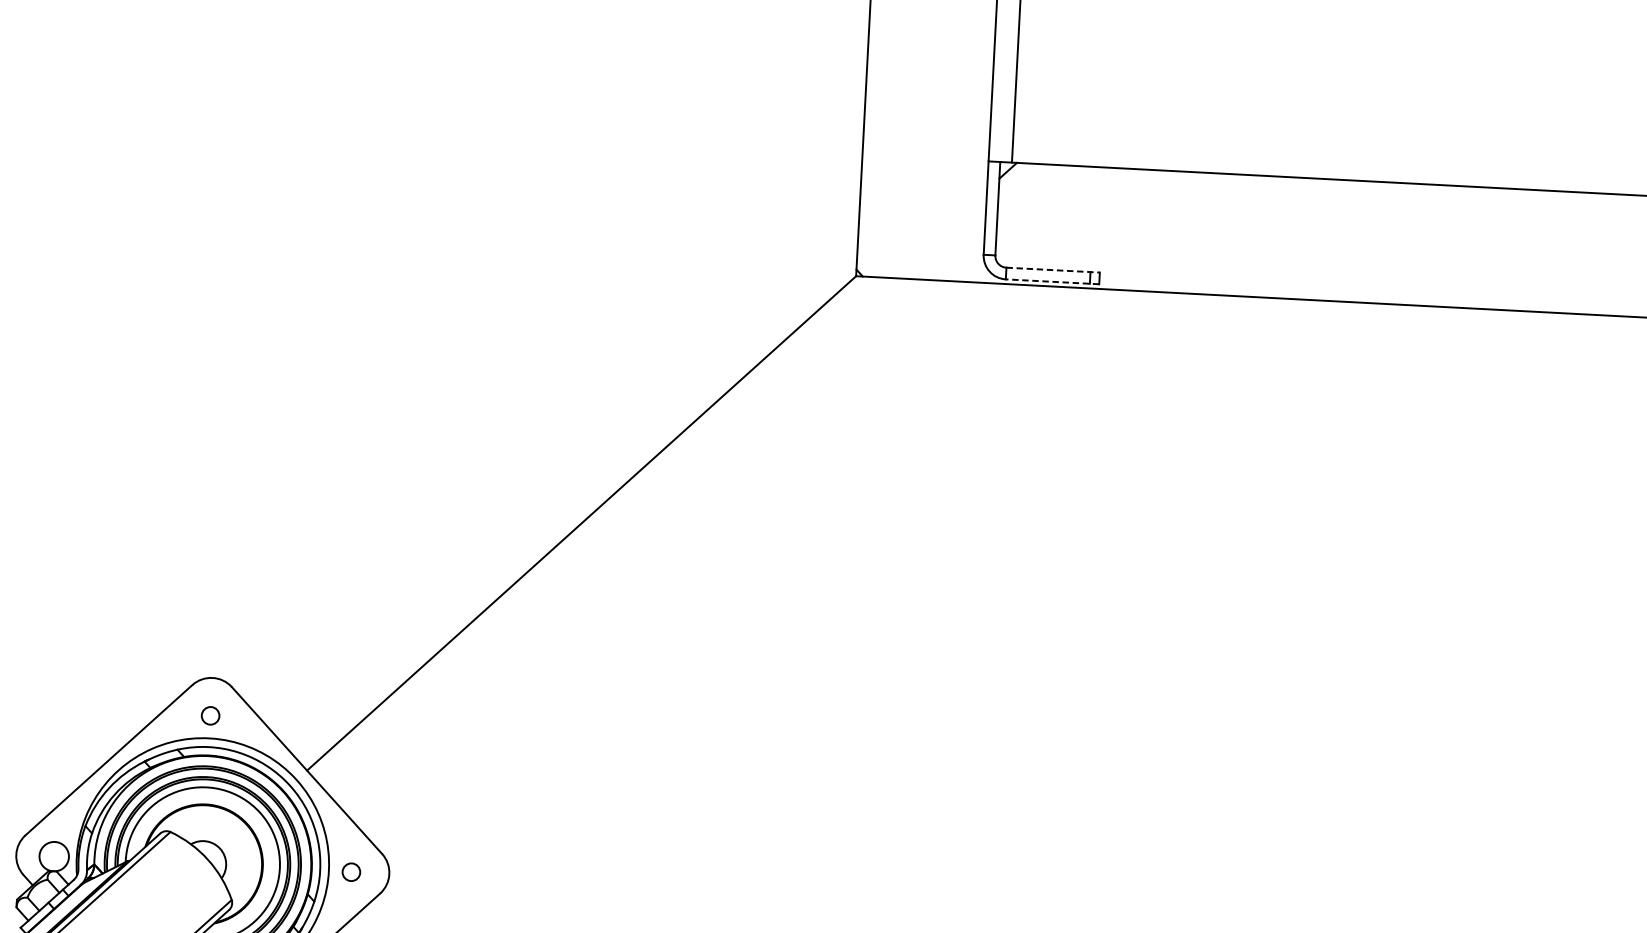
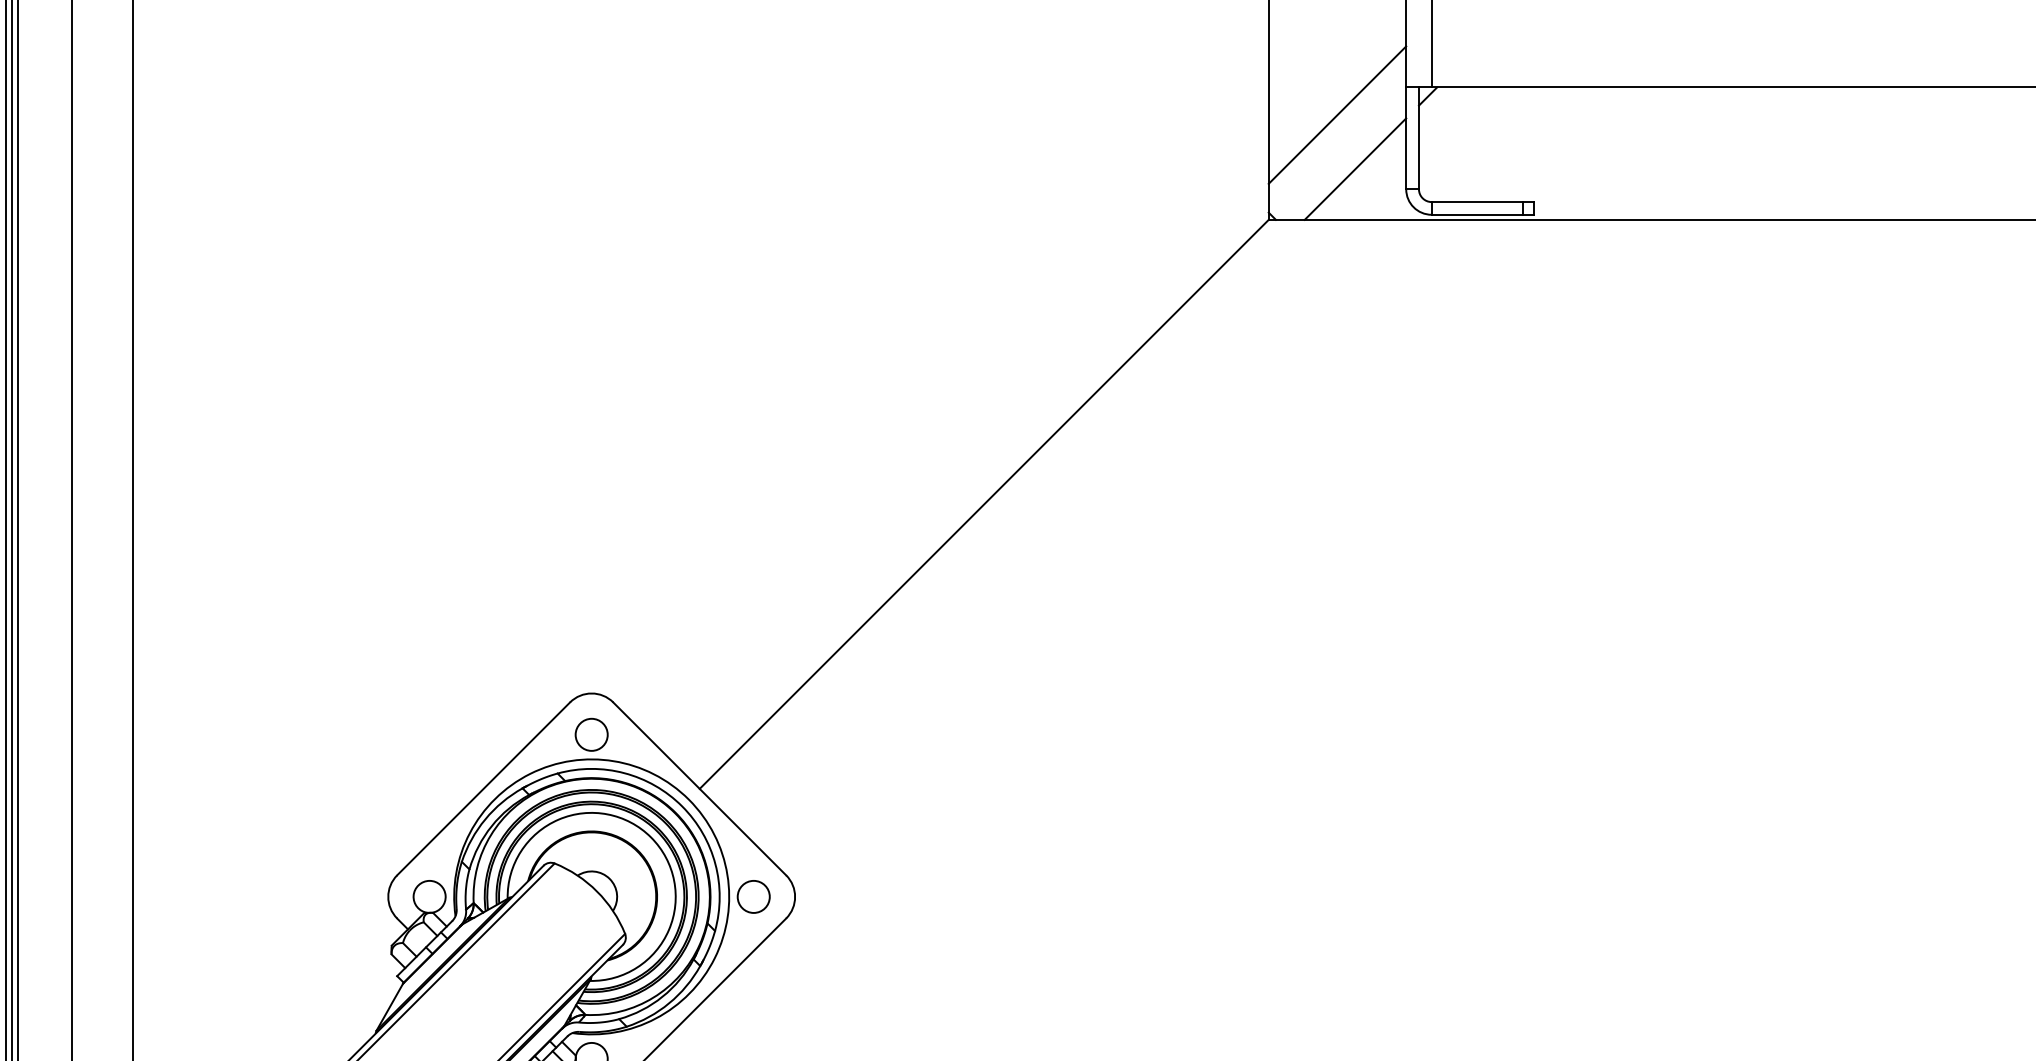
line: (924, 182) -> (1337, 114), added
line: (938, 233) -> (1355, 168), added
line: (1053, 270) -> (1482, 202), dashed -> solid
line: (1052, 281) -> (1482, 214), dashed -> solid
circle: (210, 715) -> (591, 734), size x1.67
circle: (351, 871) -> (753, 896), size x1.67

